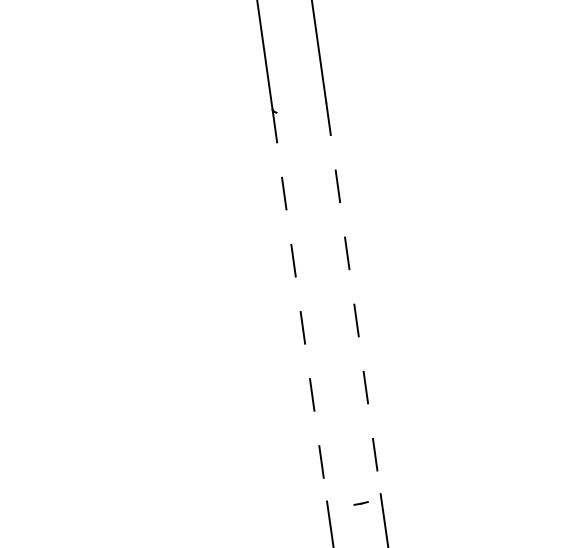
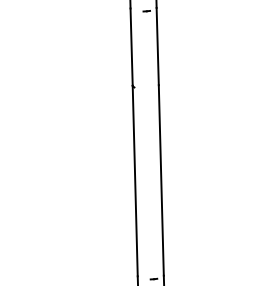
line: (353, 298) -> (161, 180), dashed -> solid
line: (300, 306) -> (135, 181), dashed -> solid

